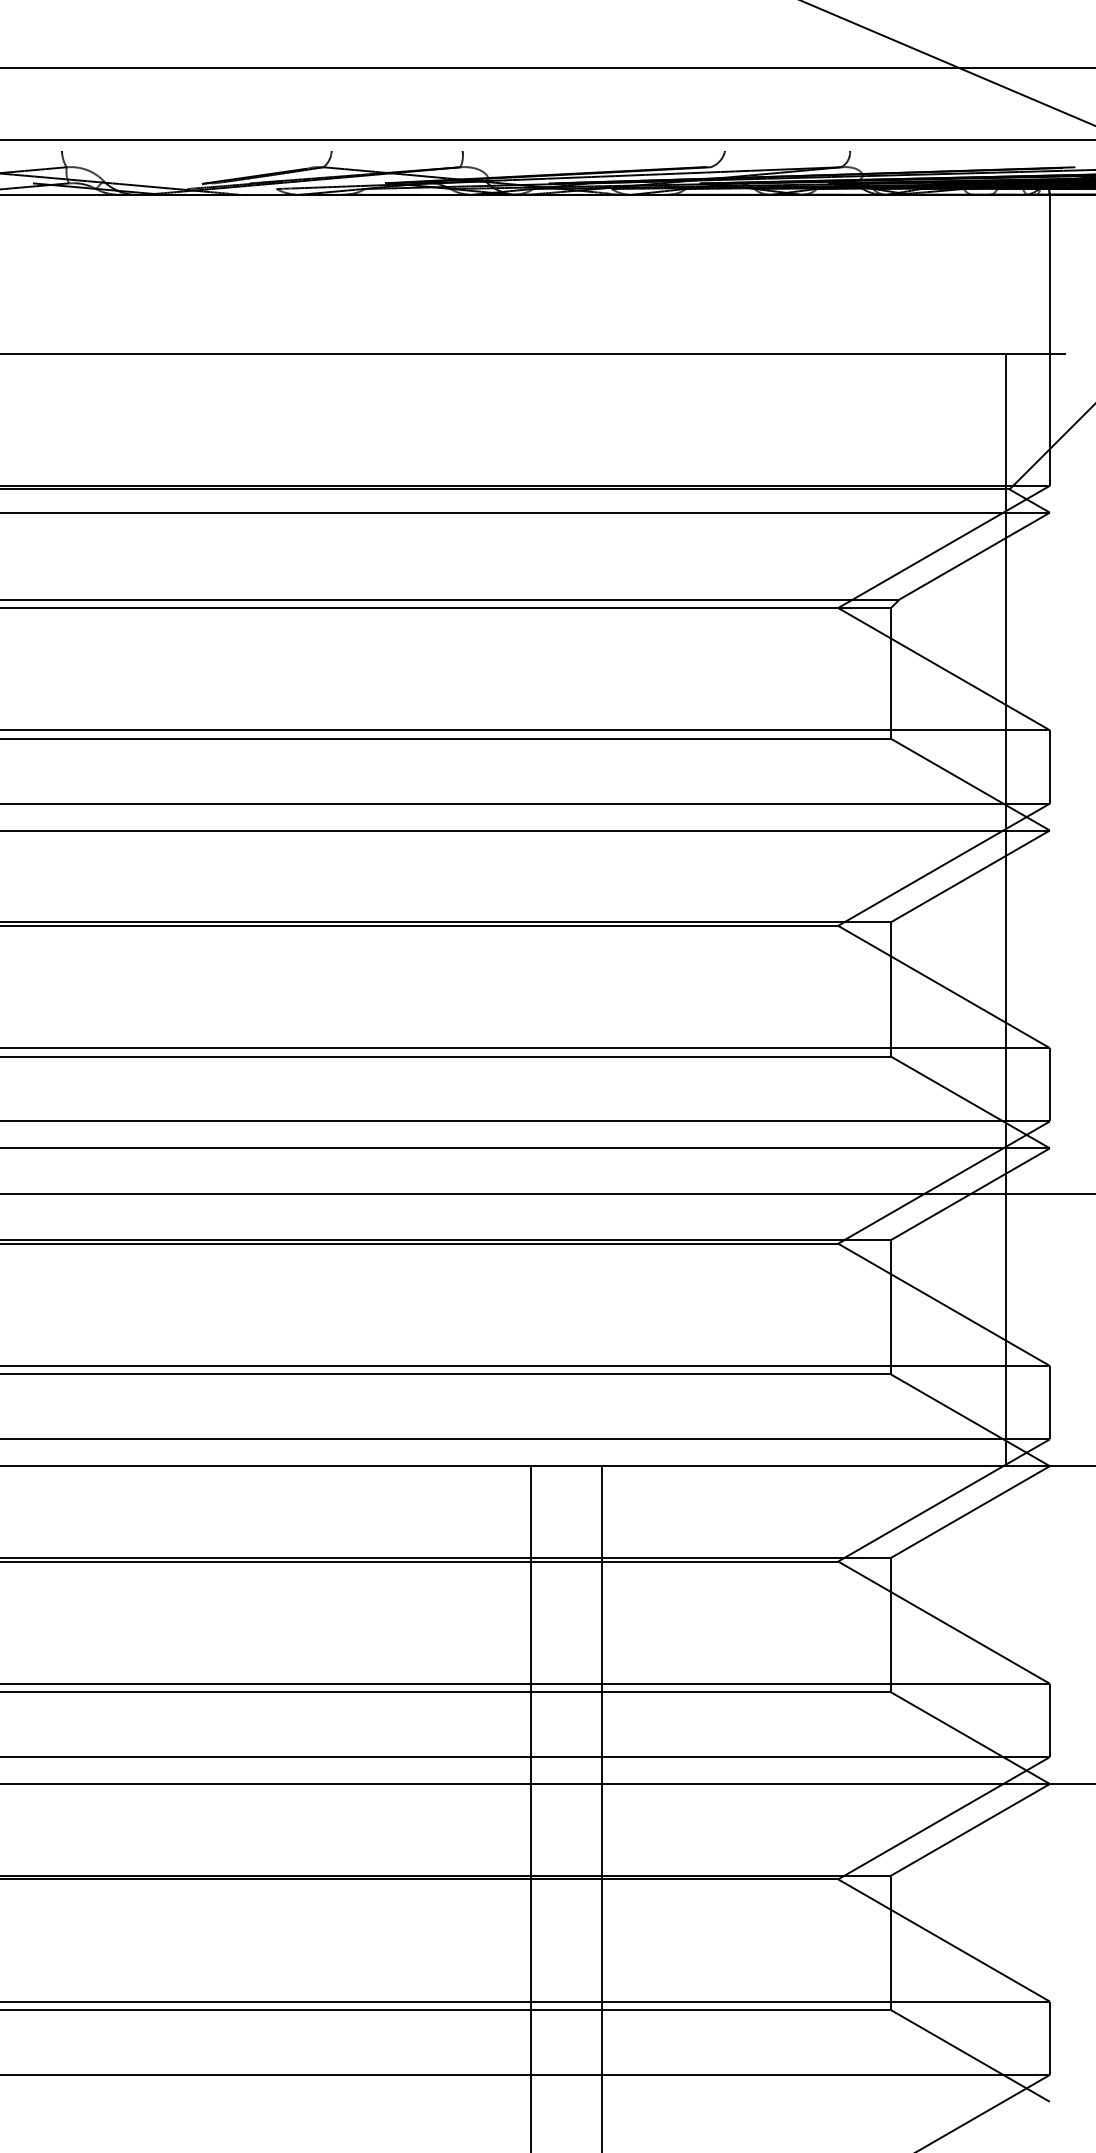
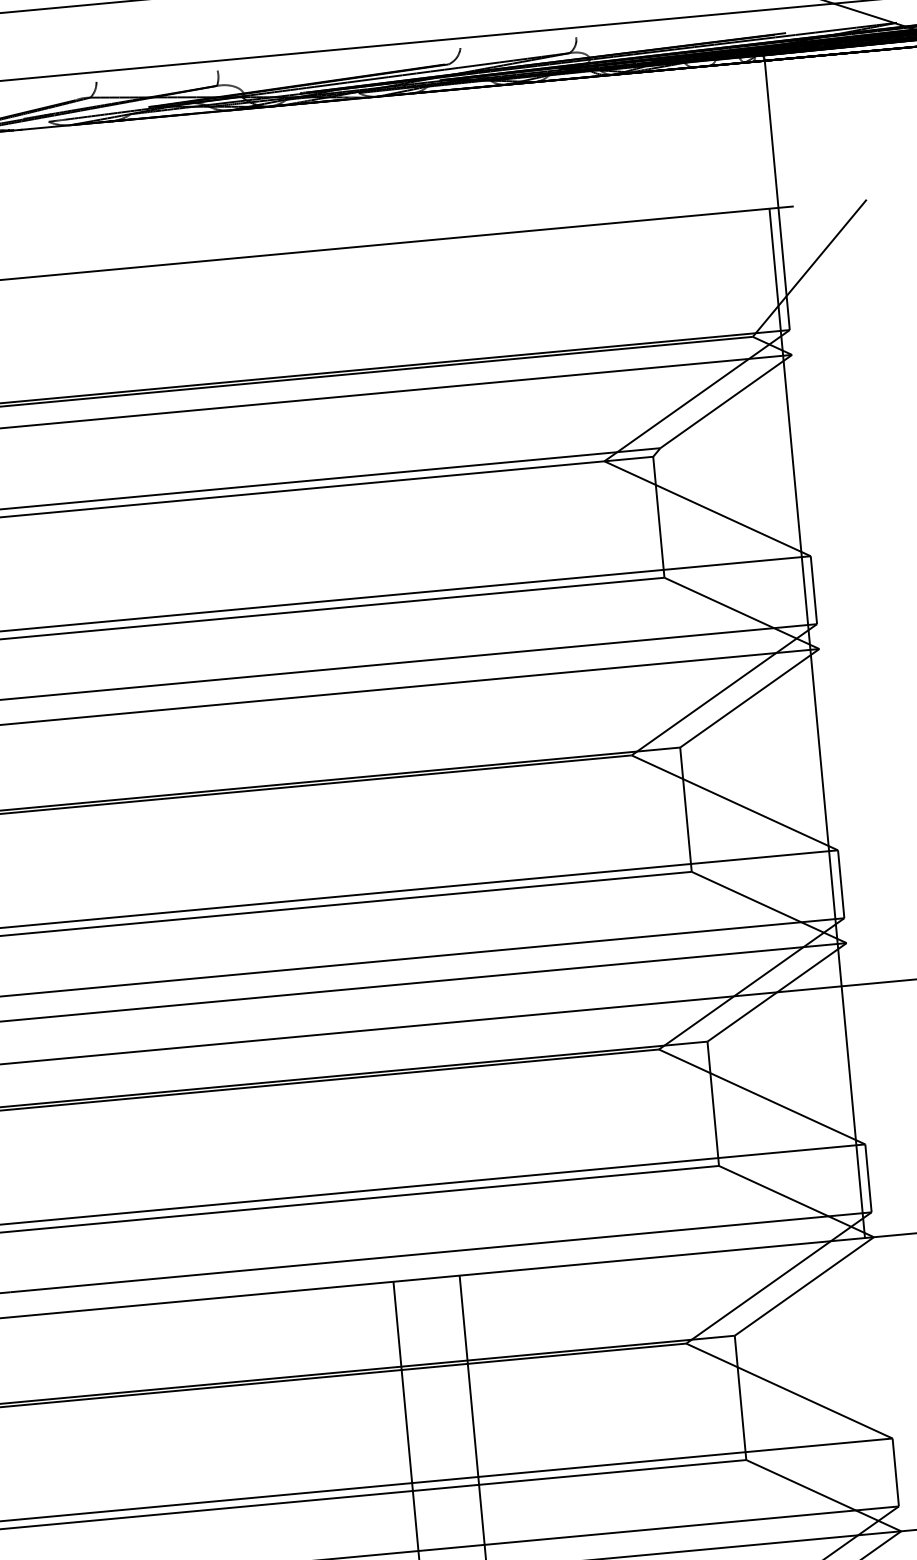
line: (1006, 909) -> (817, 722), moved

